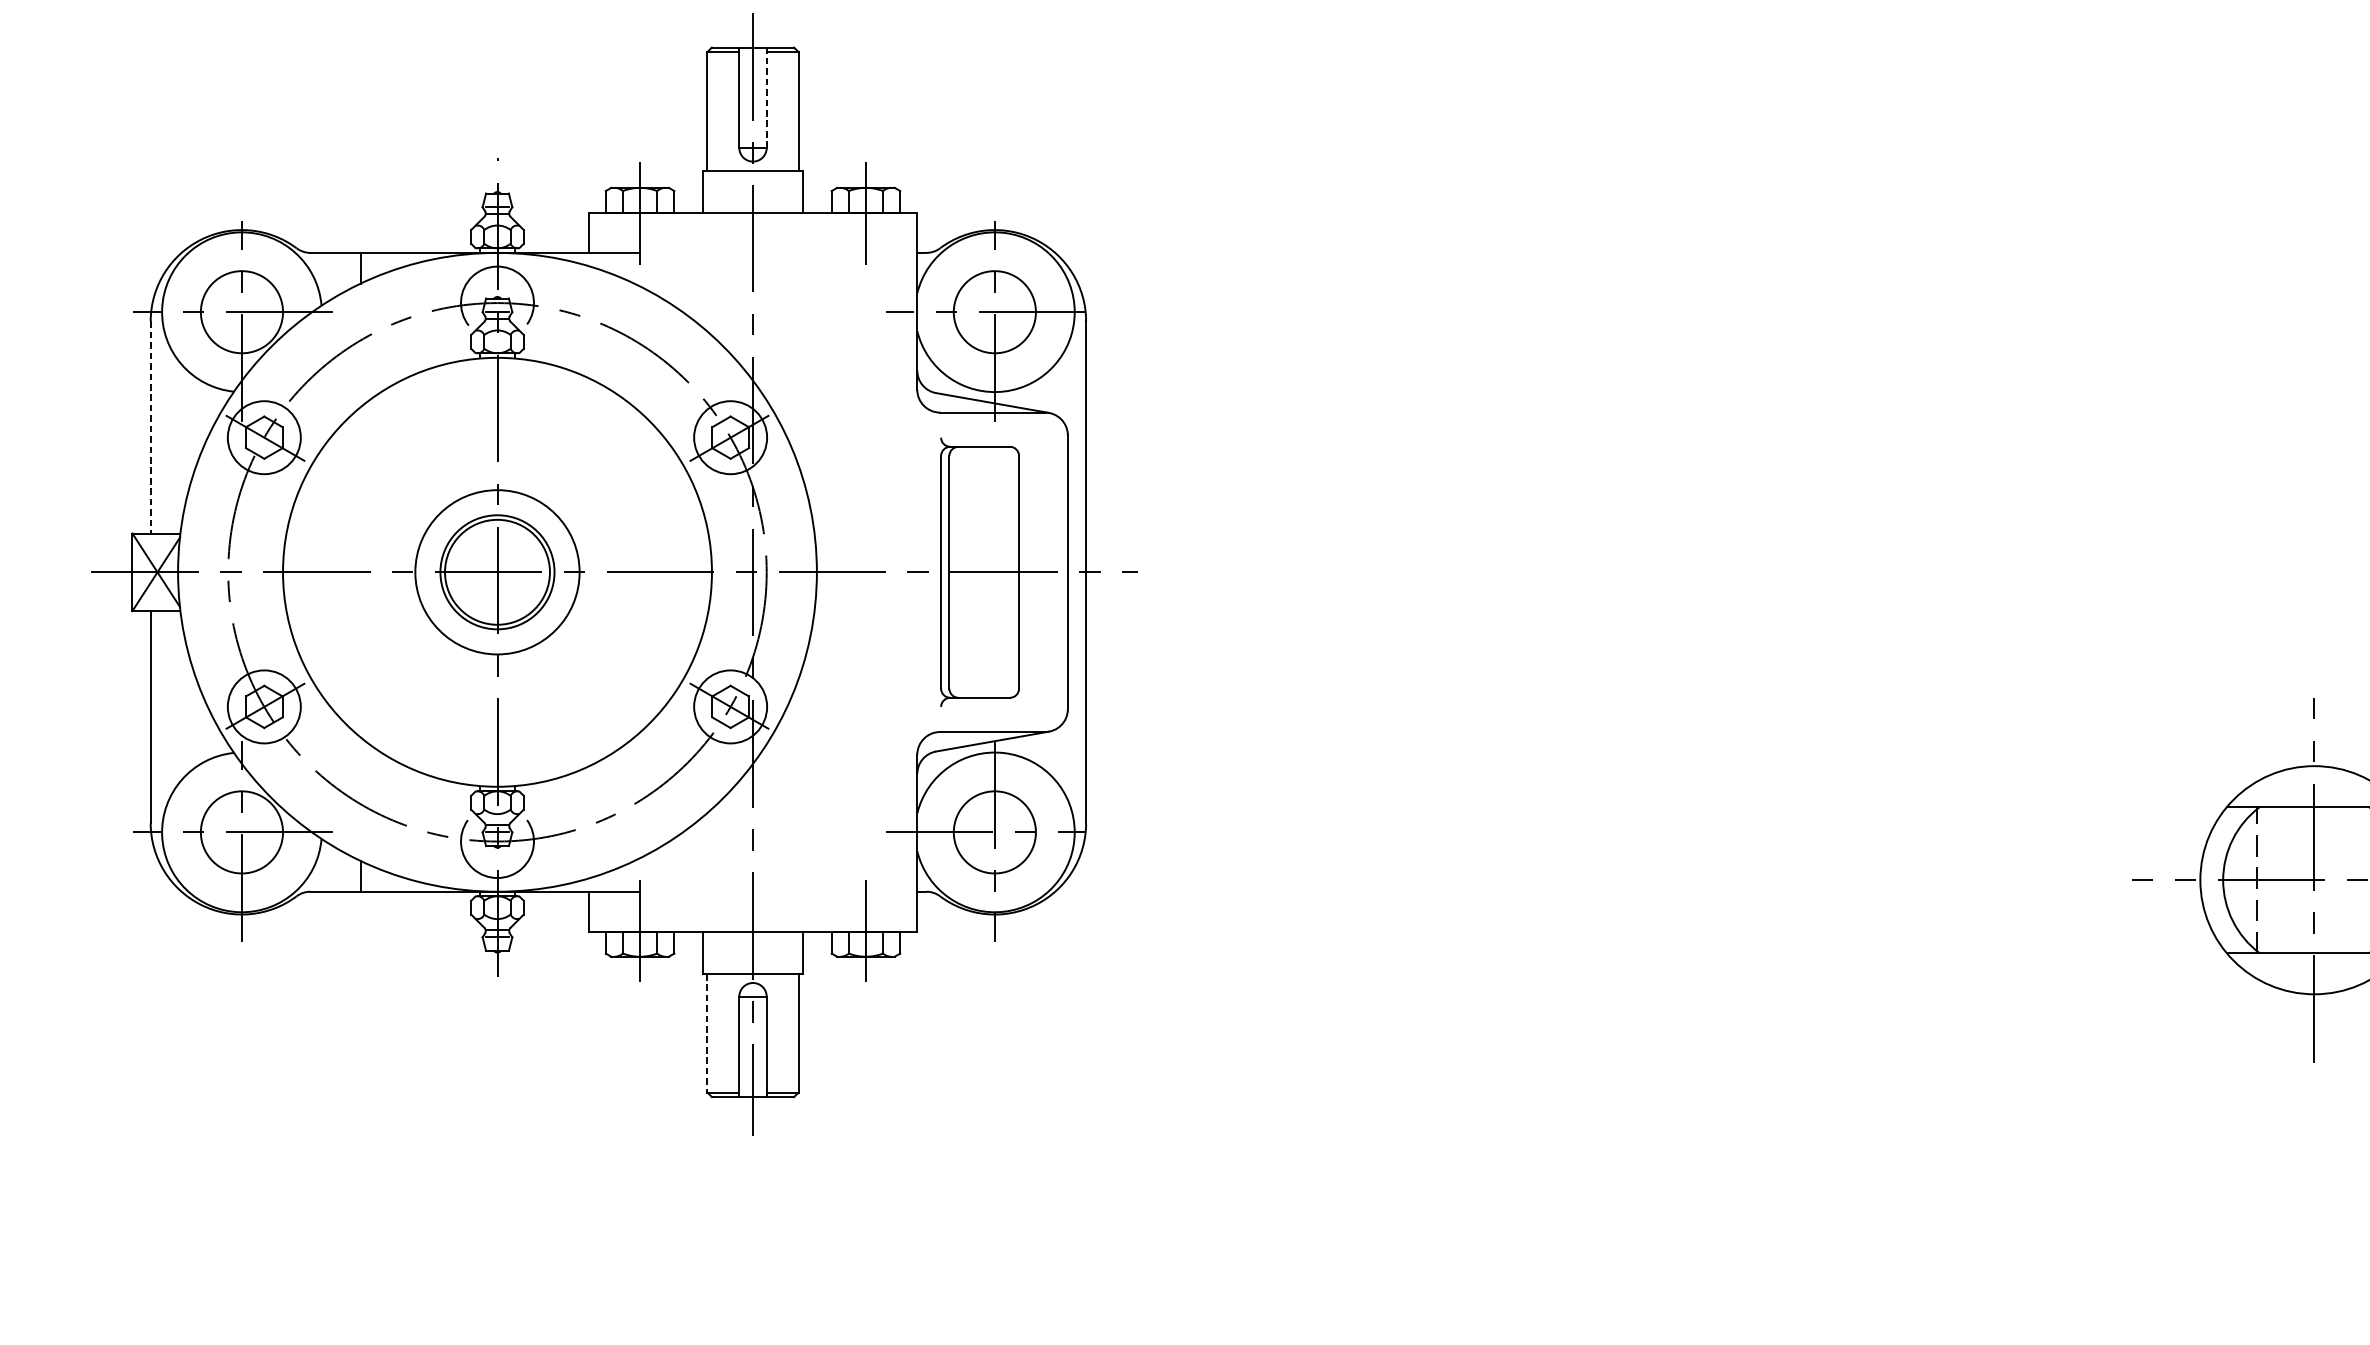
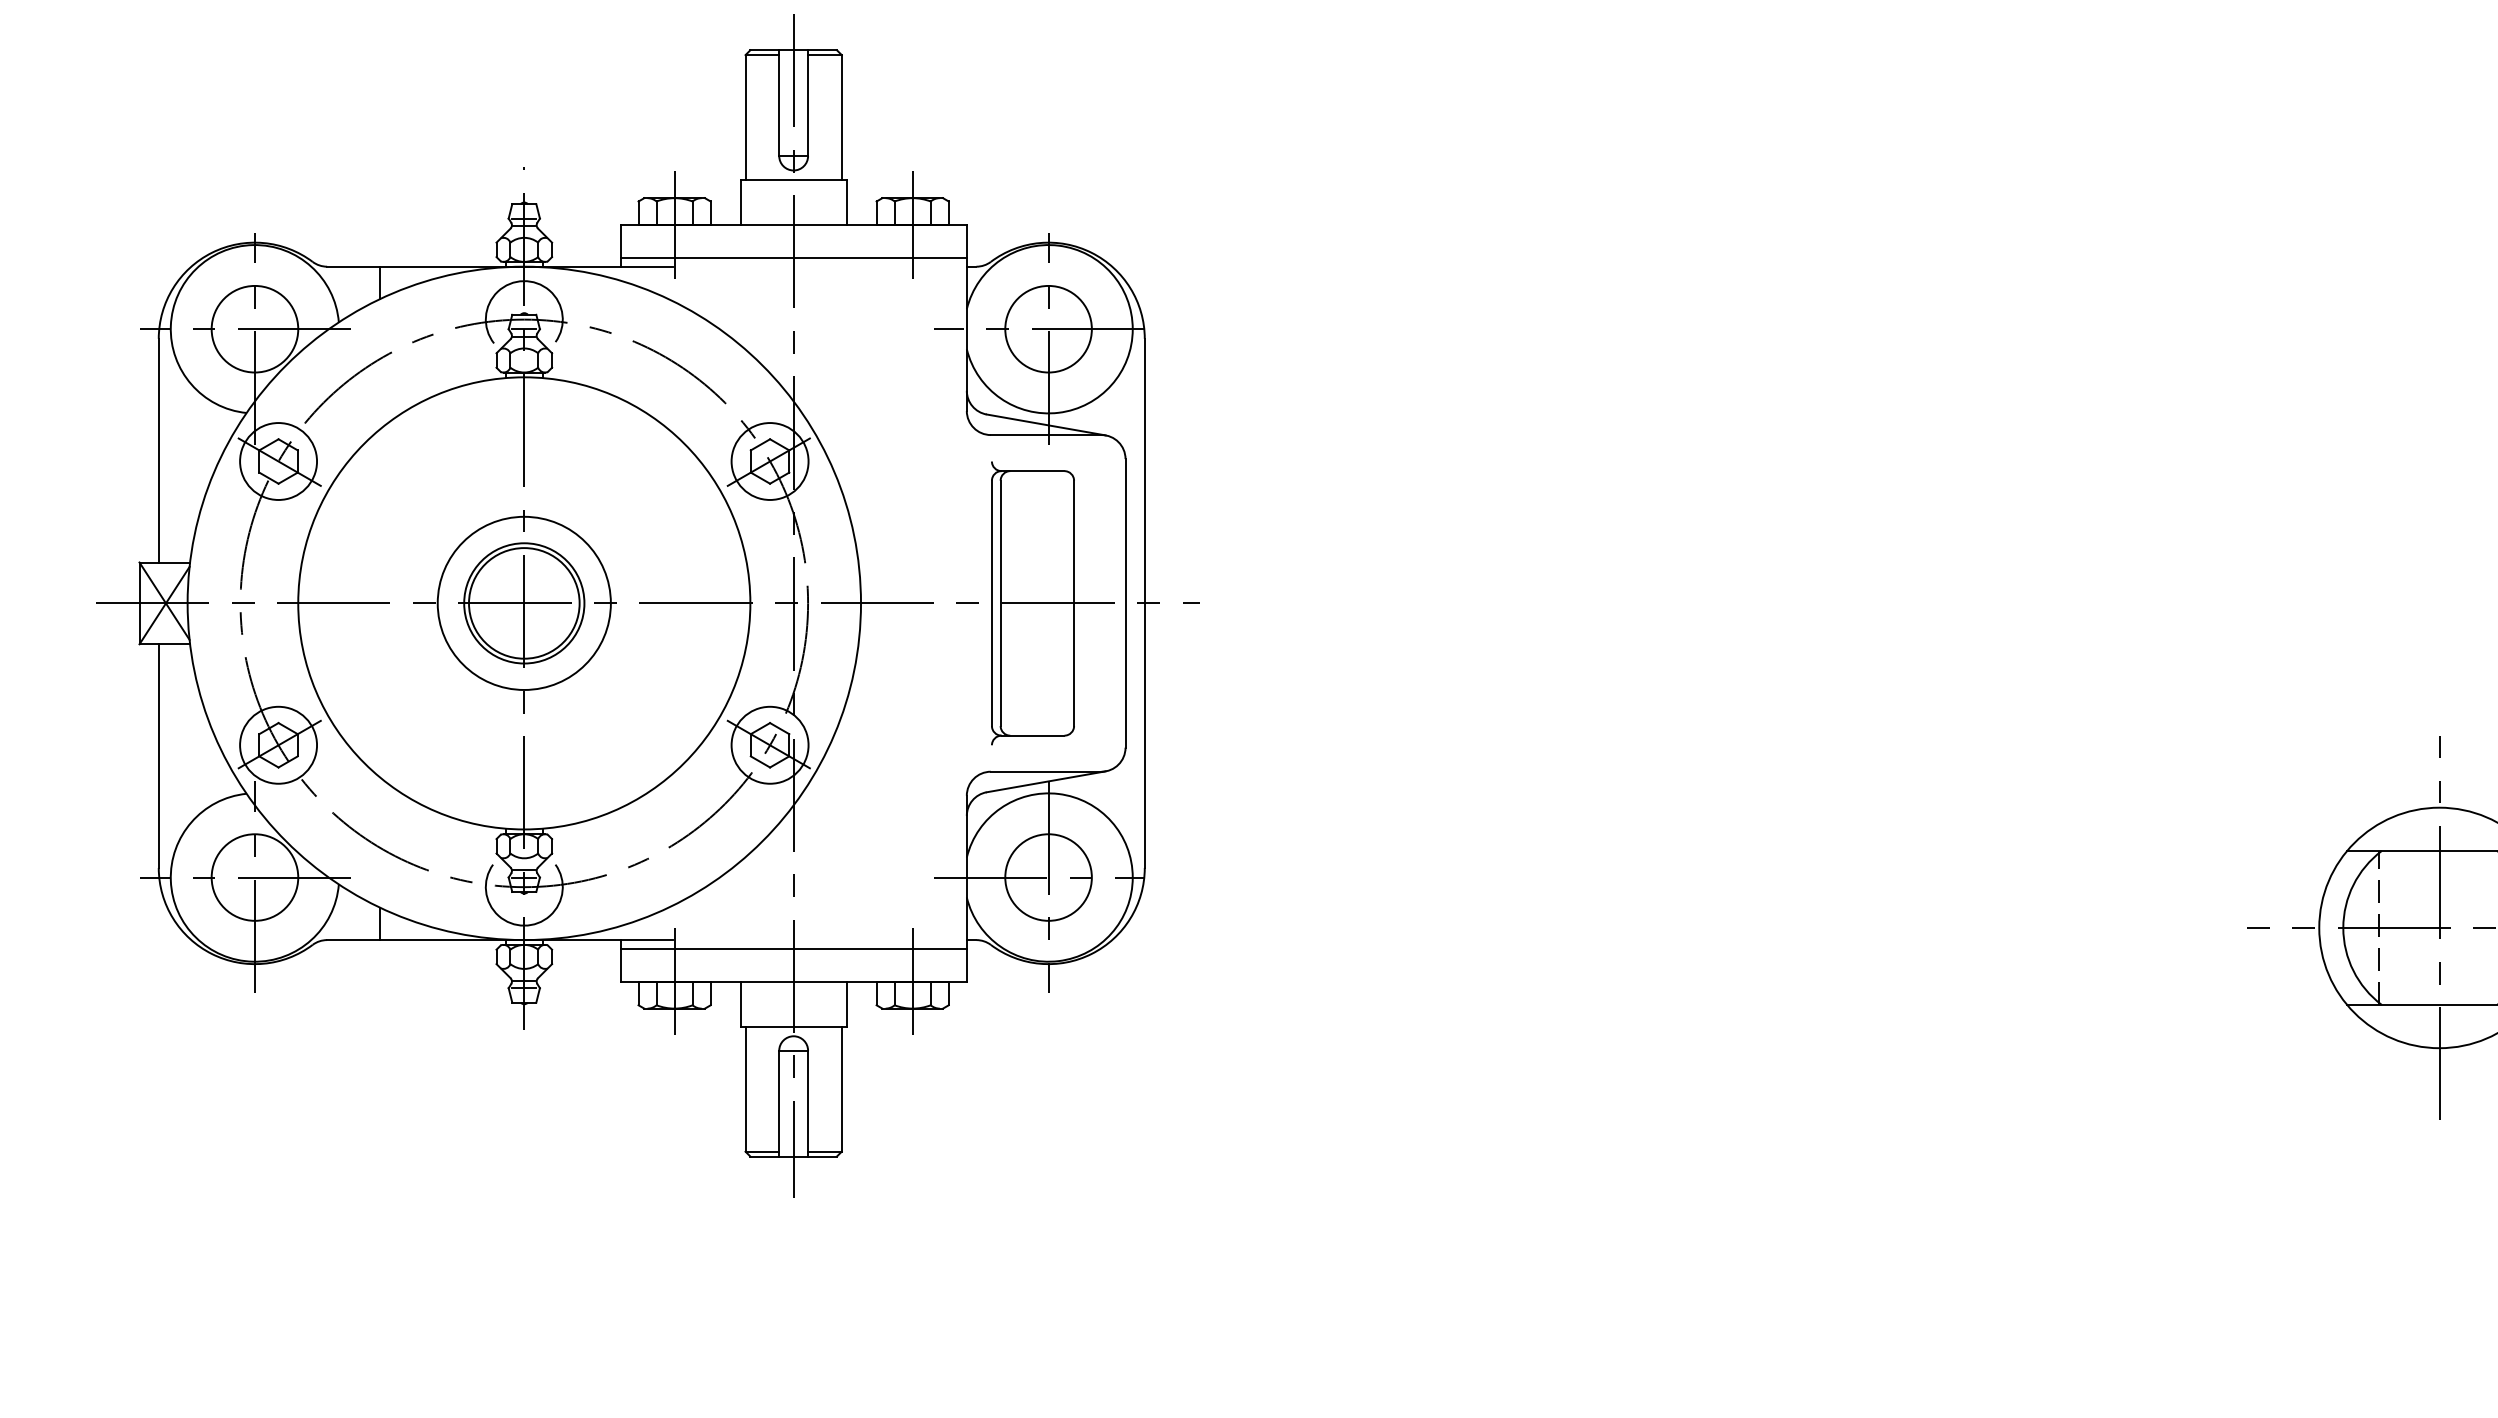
line: (767, 98) -> (808, 103), dashed -> solid
line: (752, 245) -> (793, 258), added
line: (150, 427) -> (158, 450), dashed -> solid
line: (752, 899) -> (793, 948), added
line: (707, 1033) -> (745, 1089), dashed -> solid

